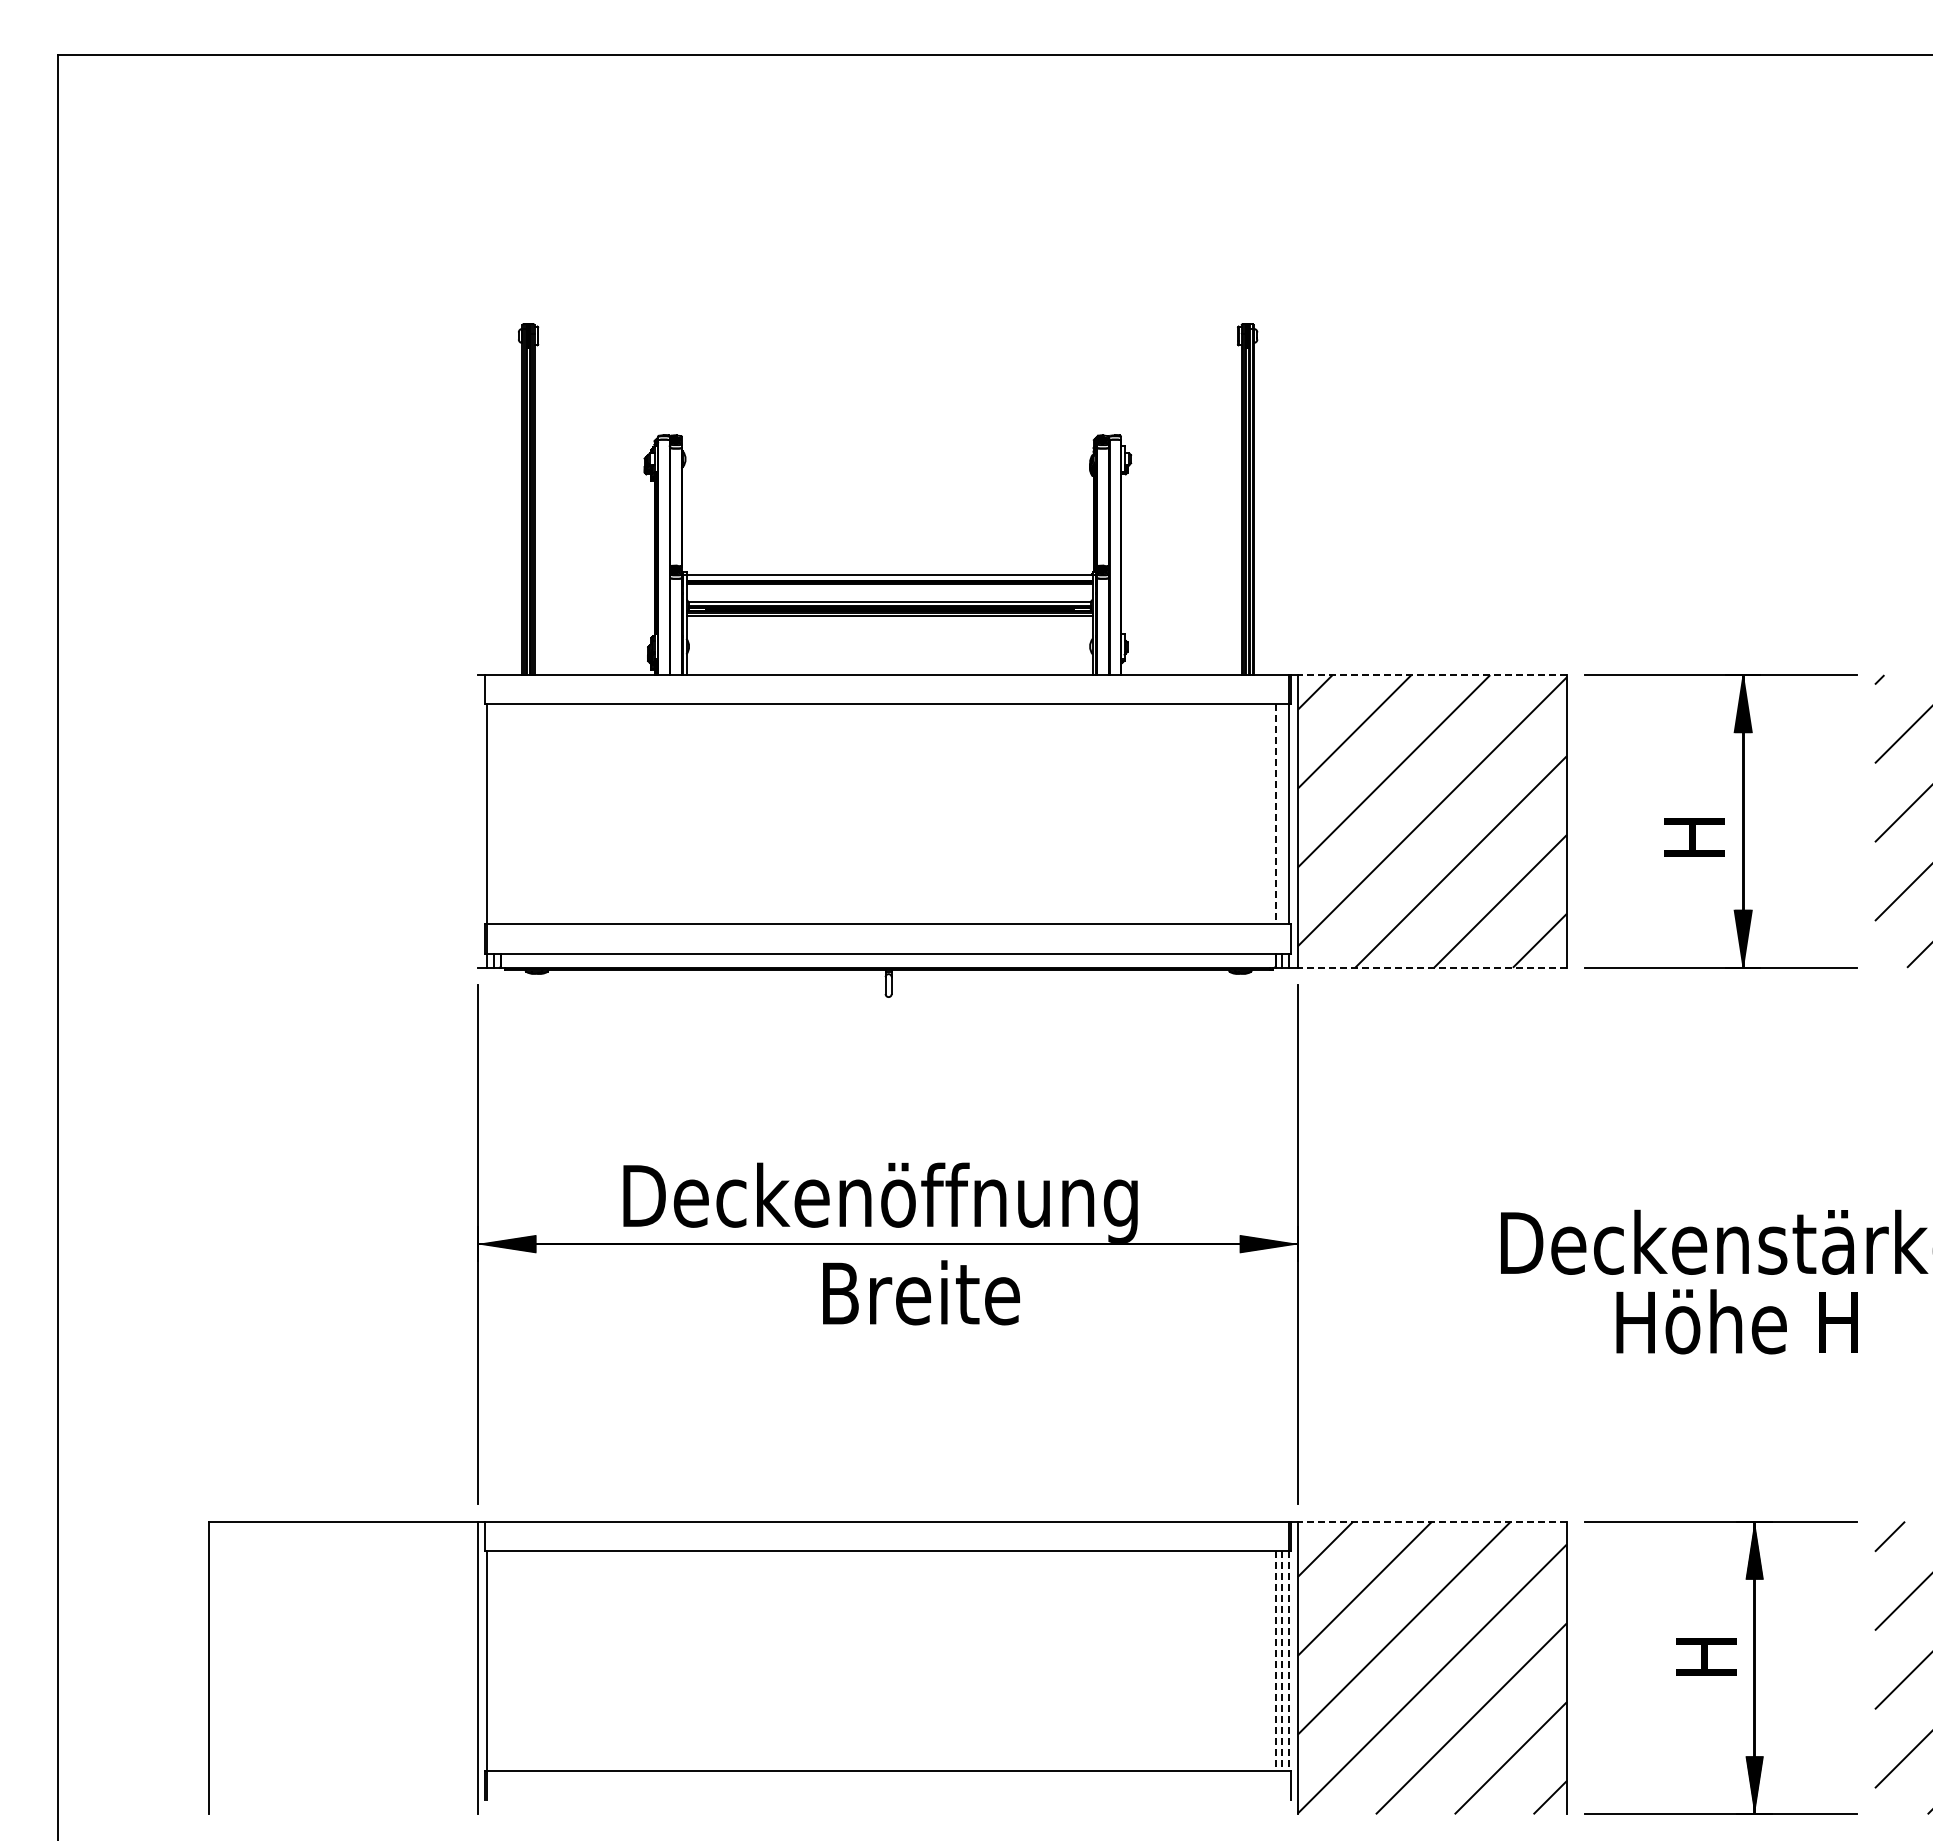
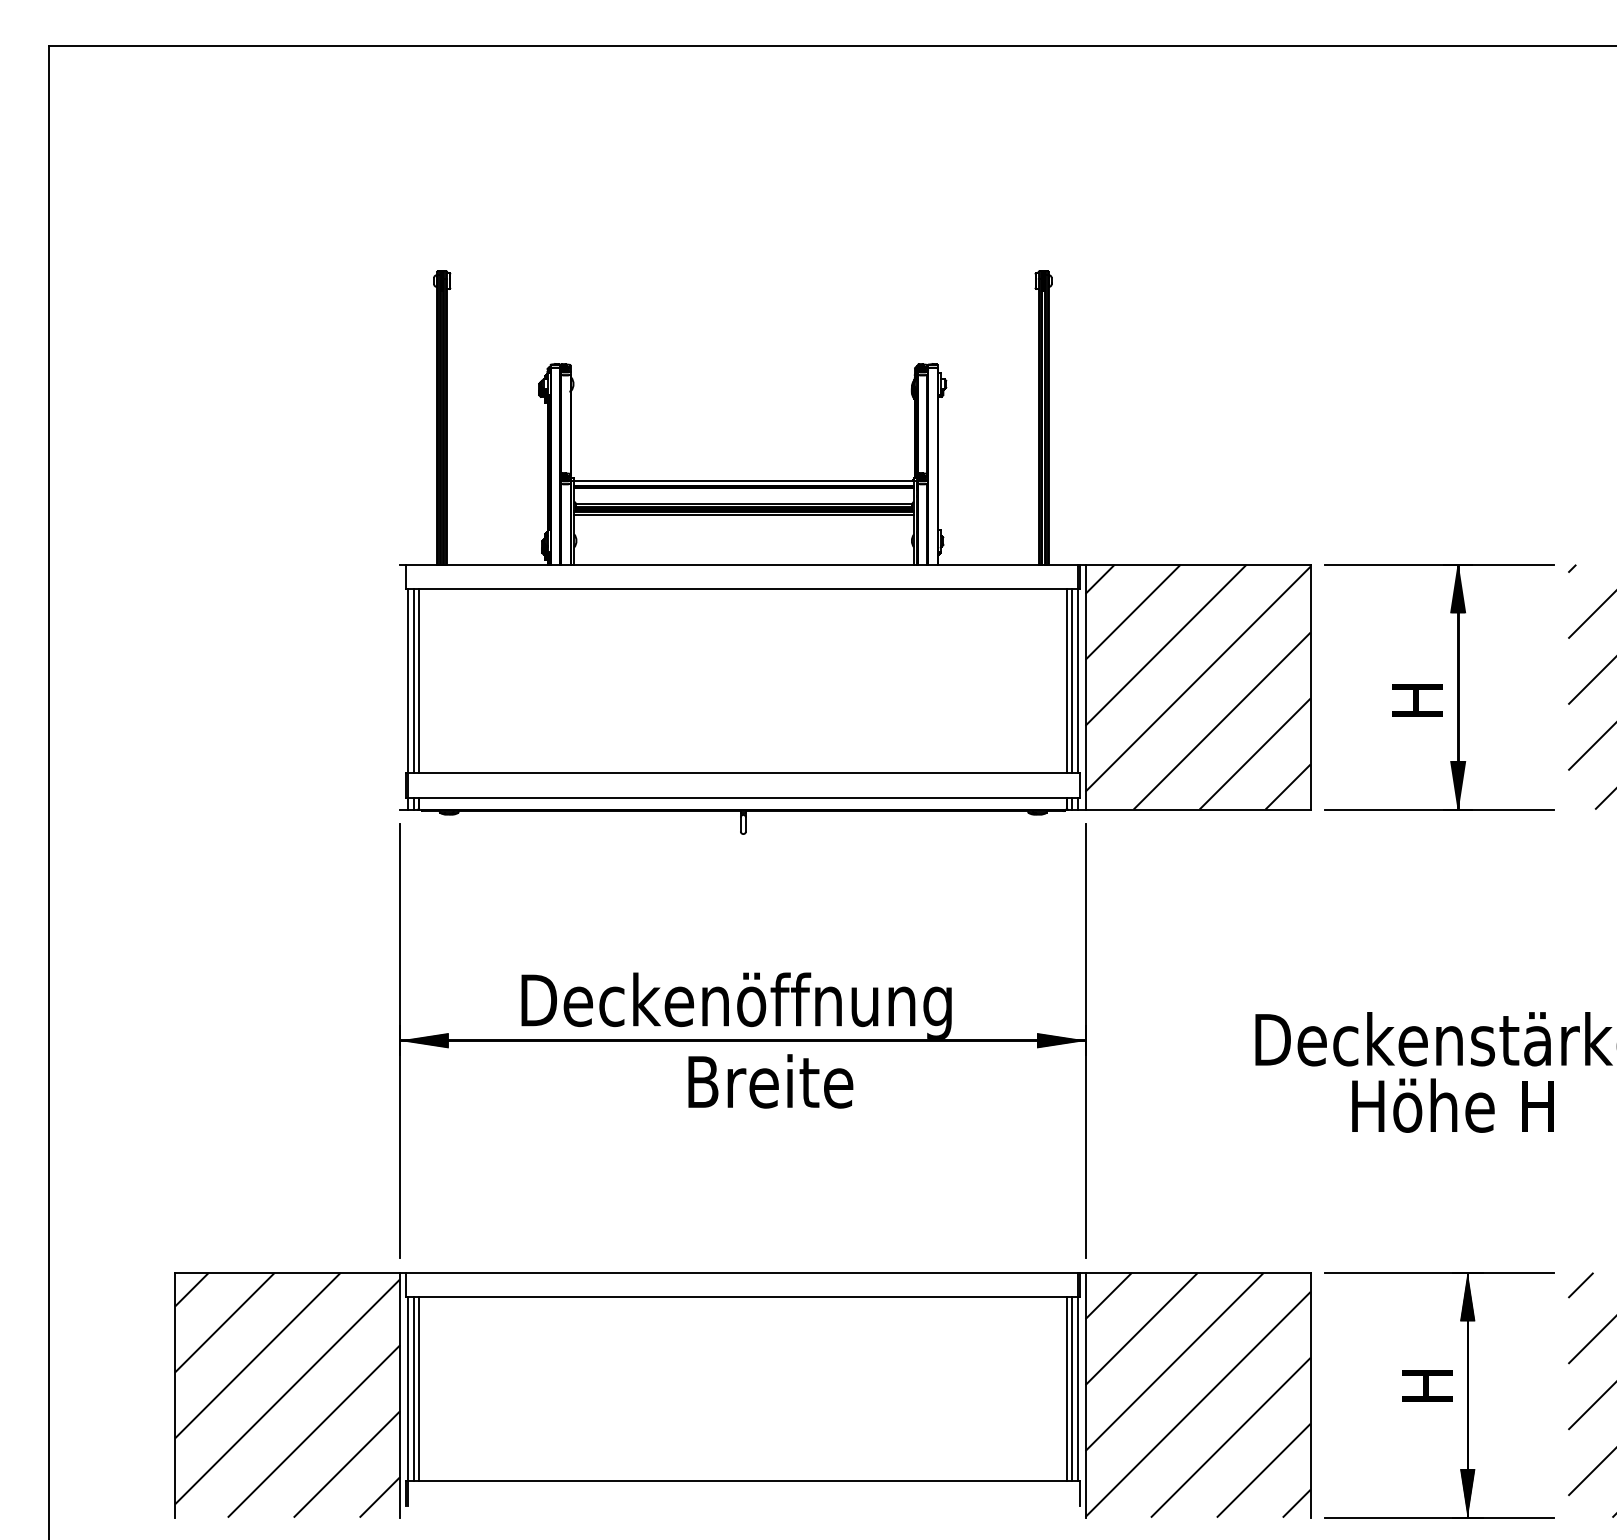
line: (1432, 675) -> (1198, 565), dashed -> solid
line: (494, 814) -> (413, 681), added
line: (500, 814) -> (418, 681), added
line: (1275, 814) -> (1066, 681), dashed -> solid
line: (1281, 814) -> (1071, 681), added
line: (1432, 967) -> (1198, 809), dashed -> solid
line: (1432, 1521) -> (1198, 1272), dashed -> solid
line: (494, 1660) -> (413, 1388), added
line: (500, 1660) -> (418, 1388), added
line: (1275, 1661) -> (1066, 1389), dashed -> solid
line: (1281, 1661) -> (1071, 1389), dashed -> solid
line: (1288, 1661) -> (1077, 1389), dashed -> solid
hatch: (343, 1667) -> (287, 1394), added

